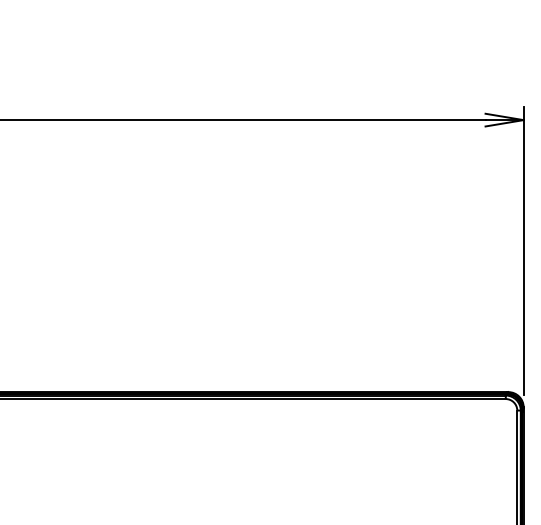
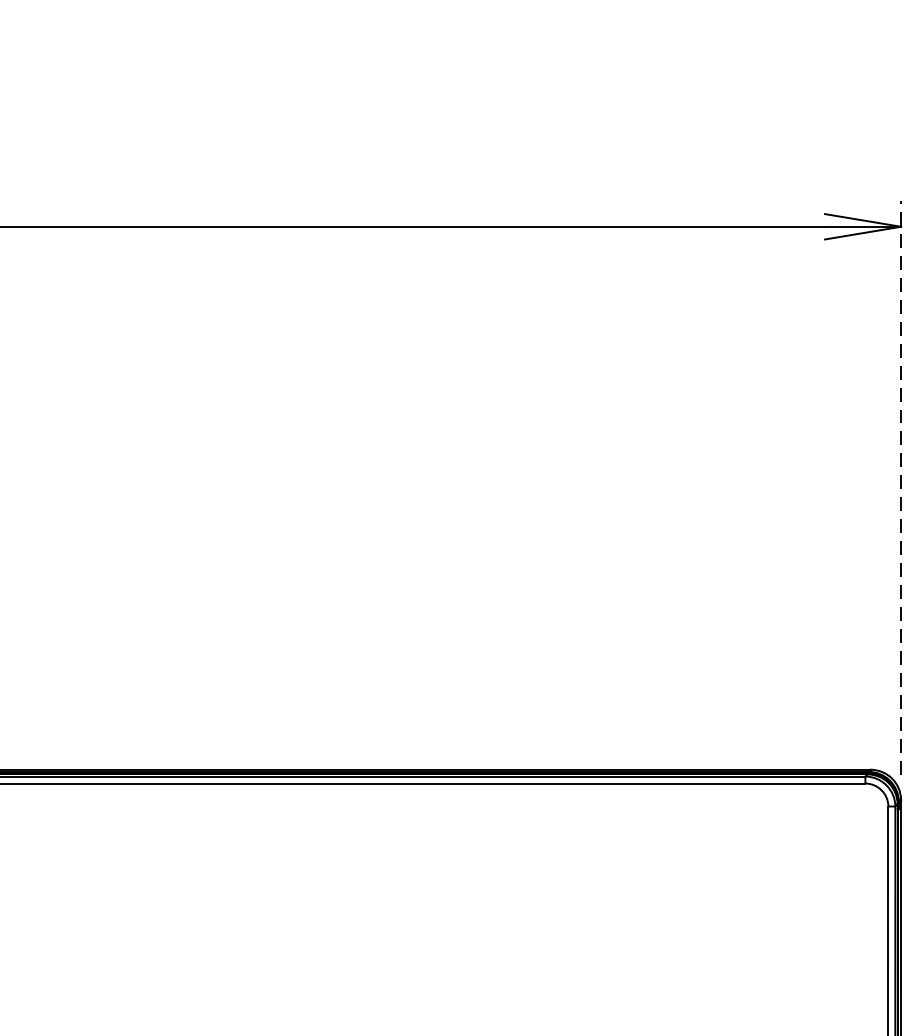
line: (523, 251) -> (900, 489), solid -> dashed

